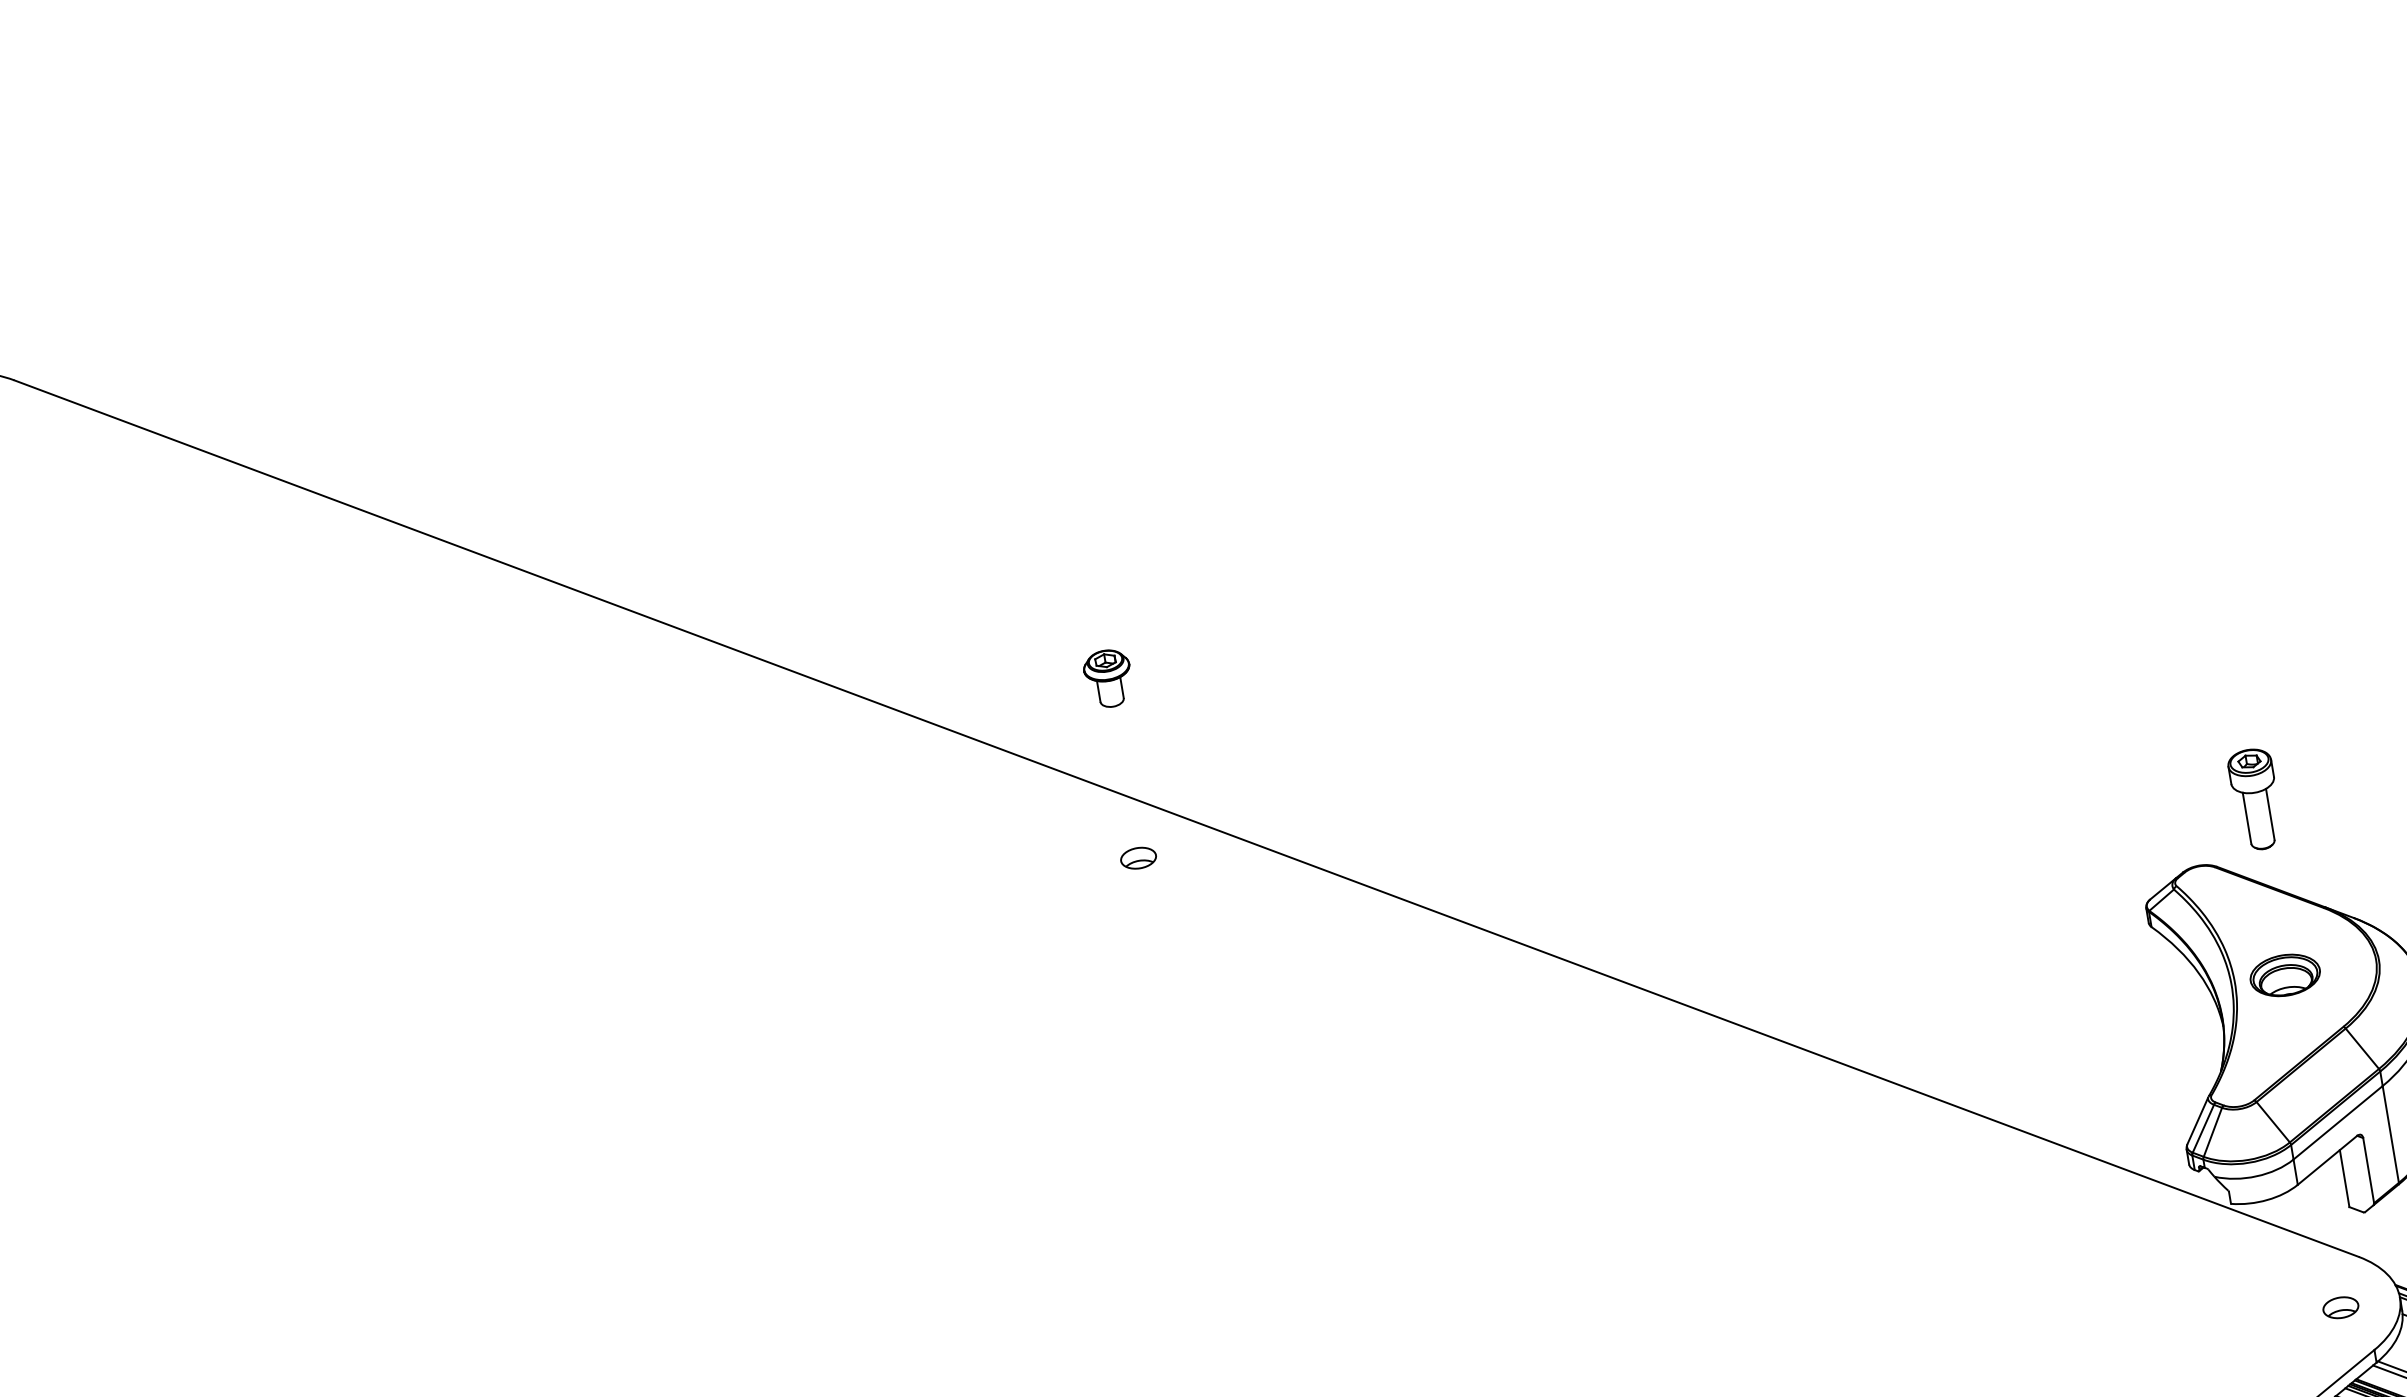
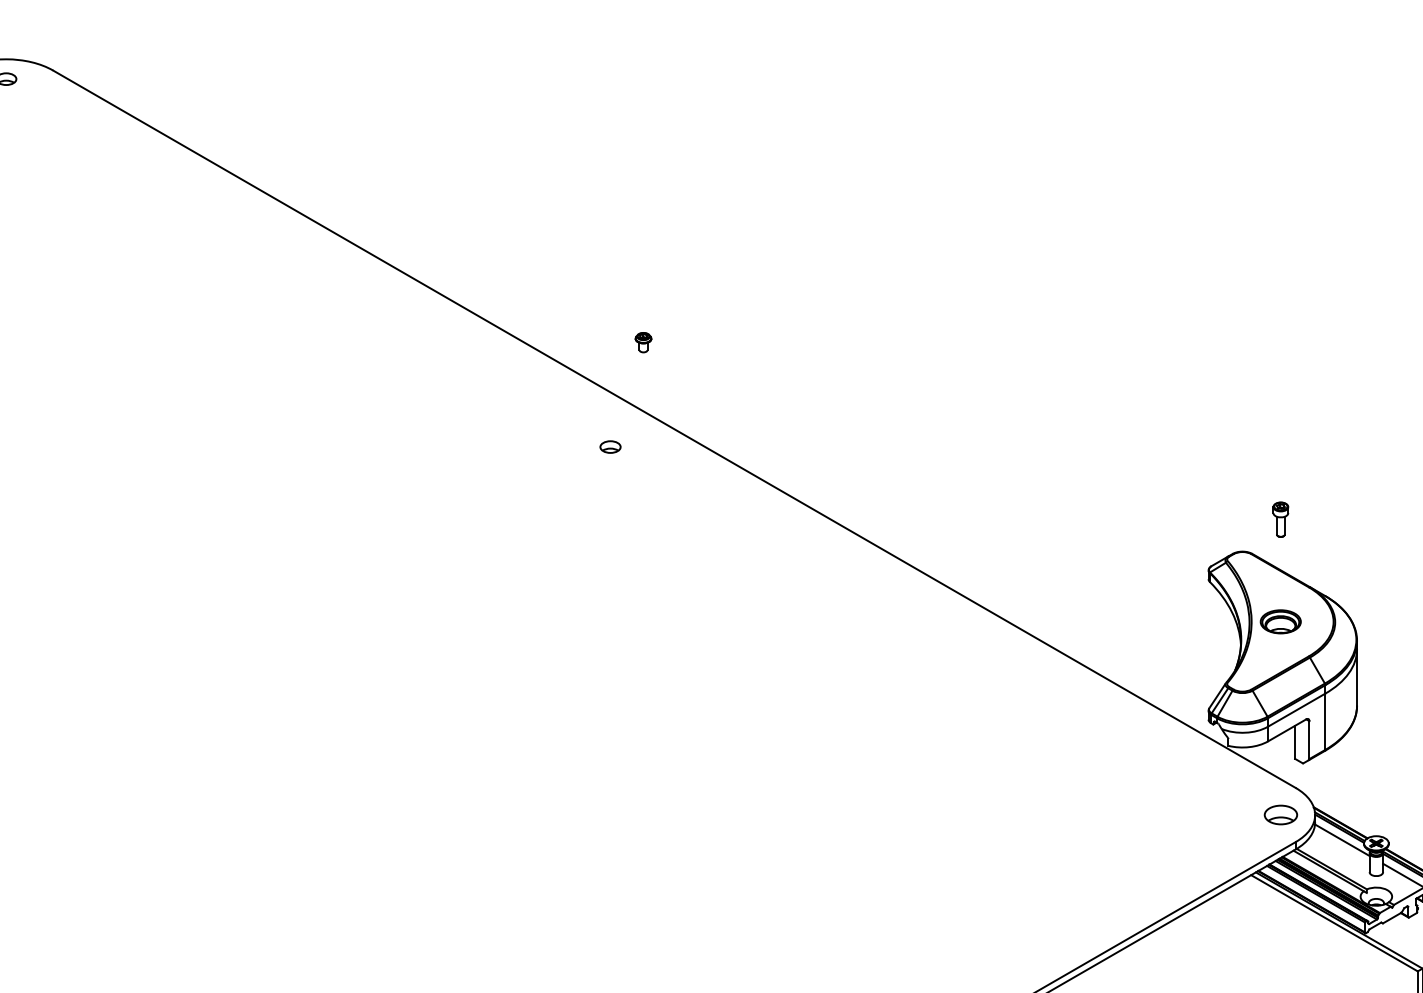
part: (1108, 678) -> (643, 342), size x0.6
part: (2255, 799) -> (1280, 519), size x0.6
part: (1138, 857) -> (610, 446), moved
part: (2340, 1306) -> (1280, 814), size x1.6

